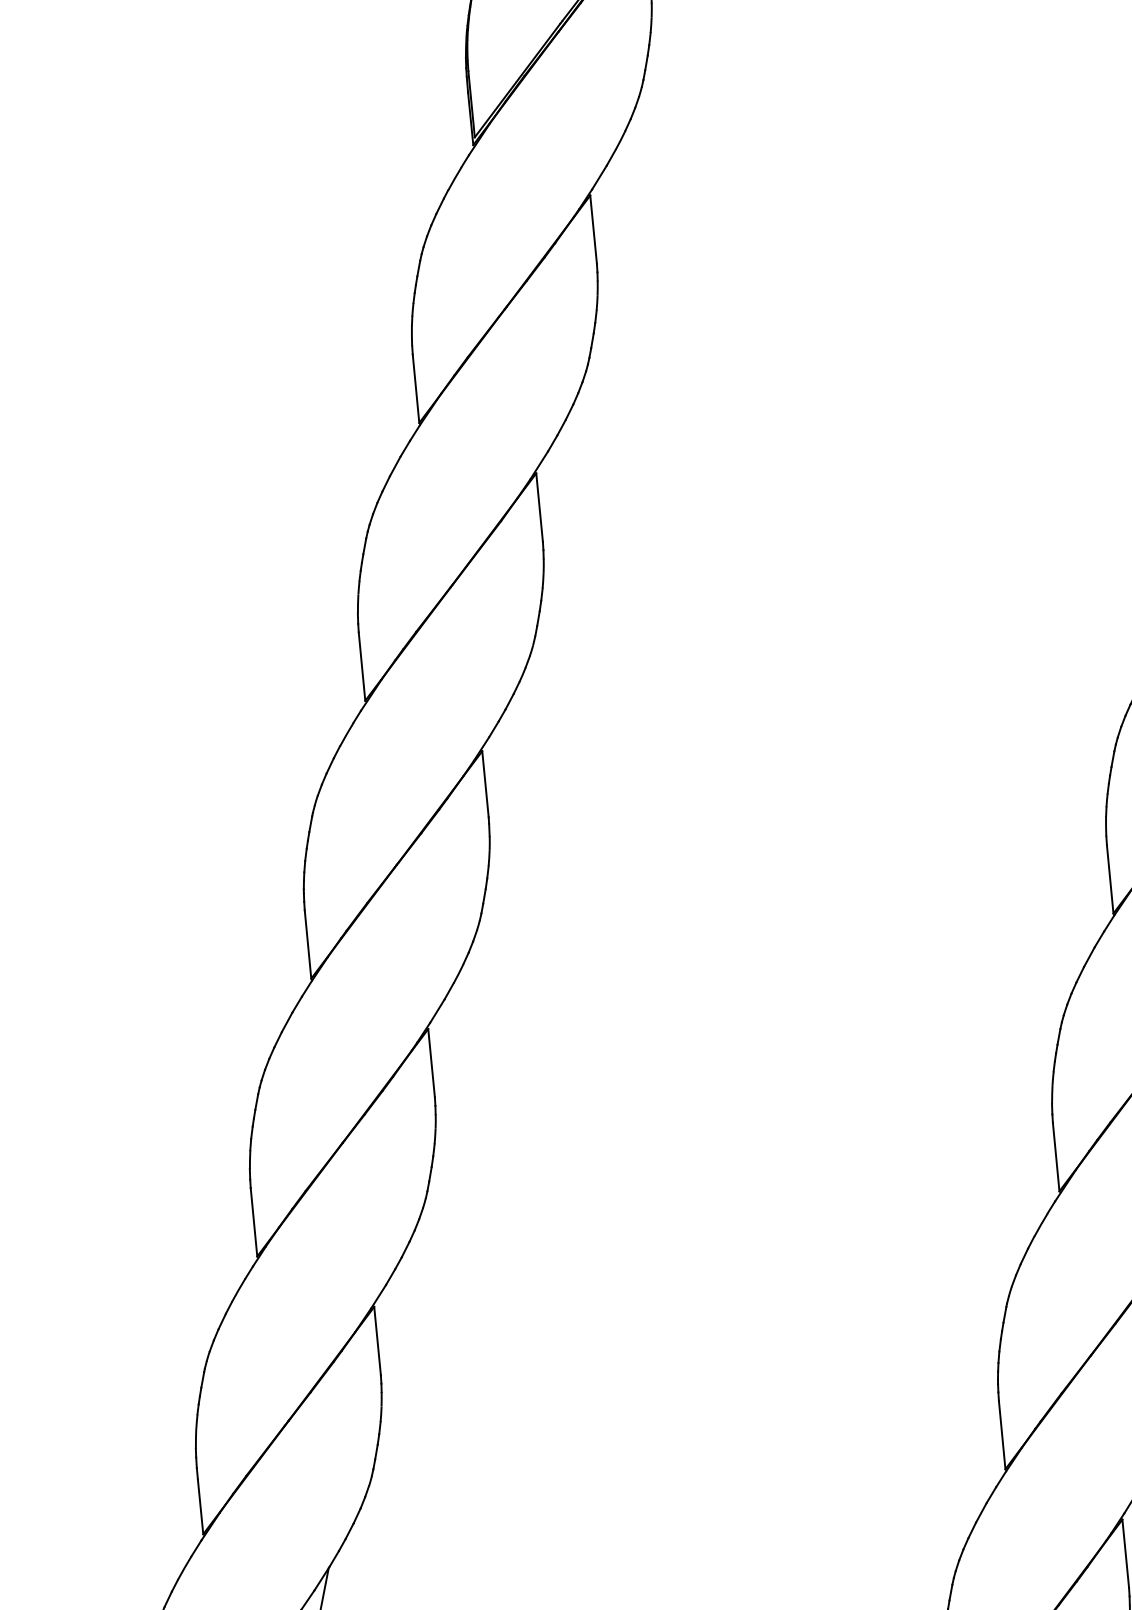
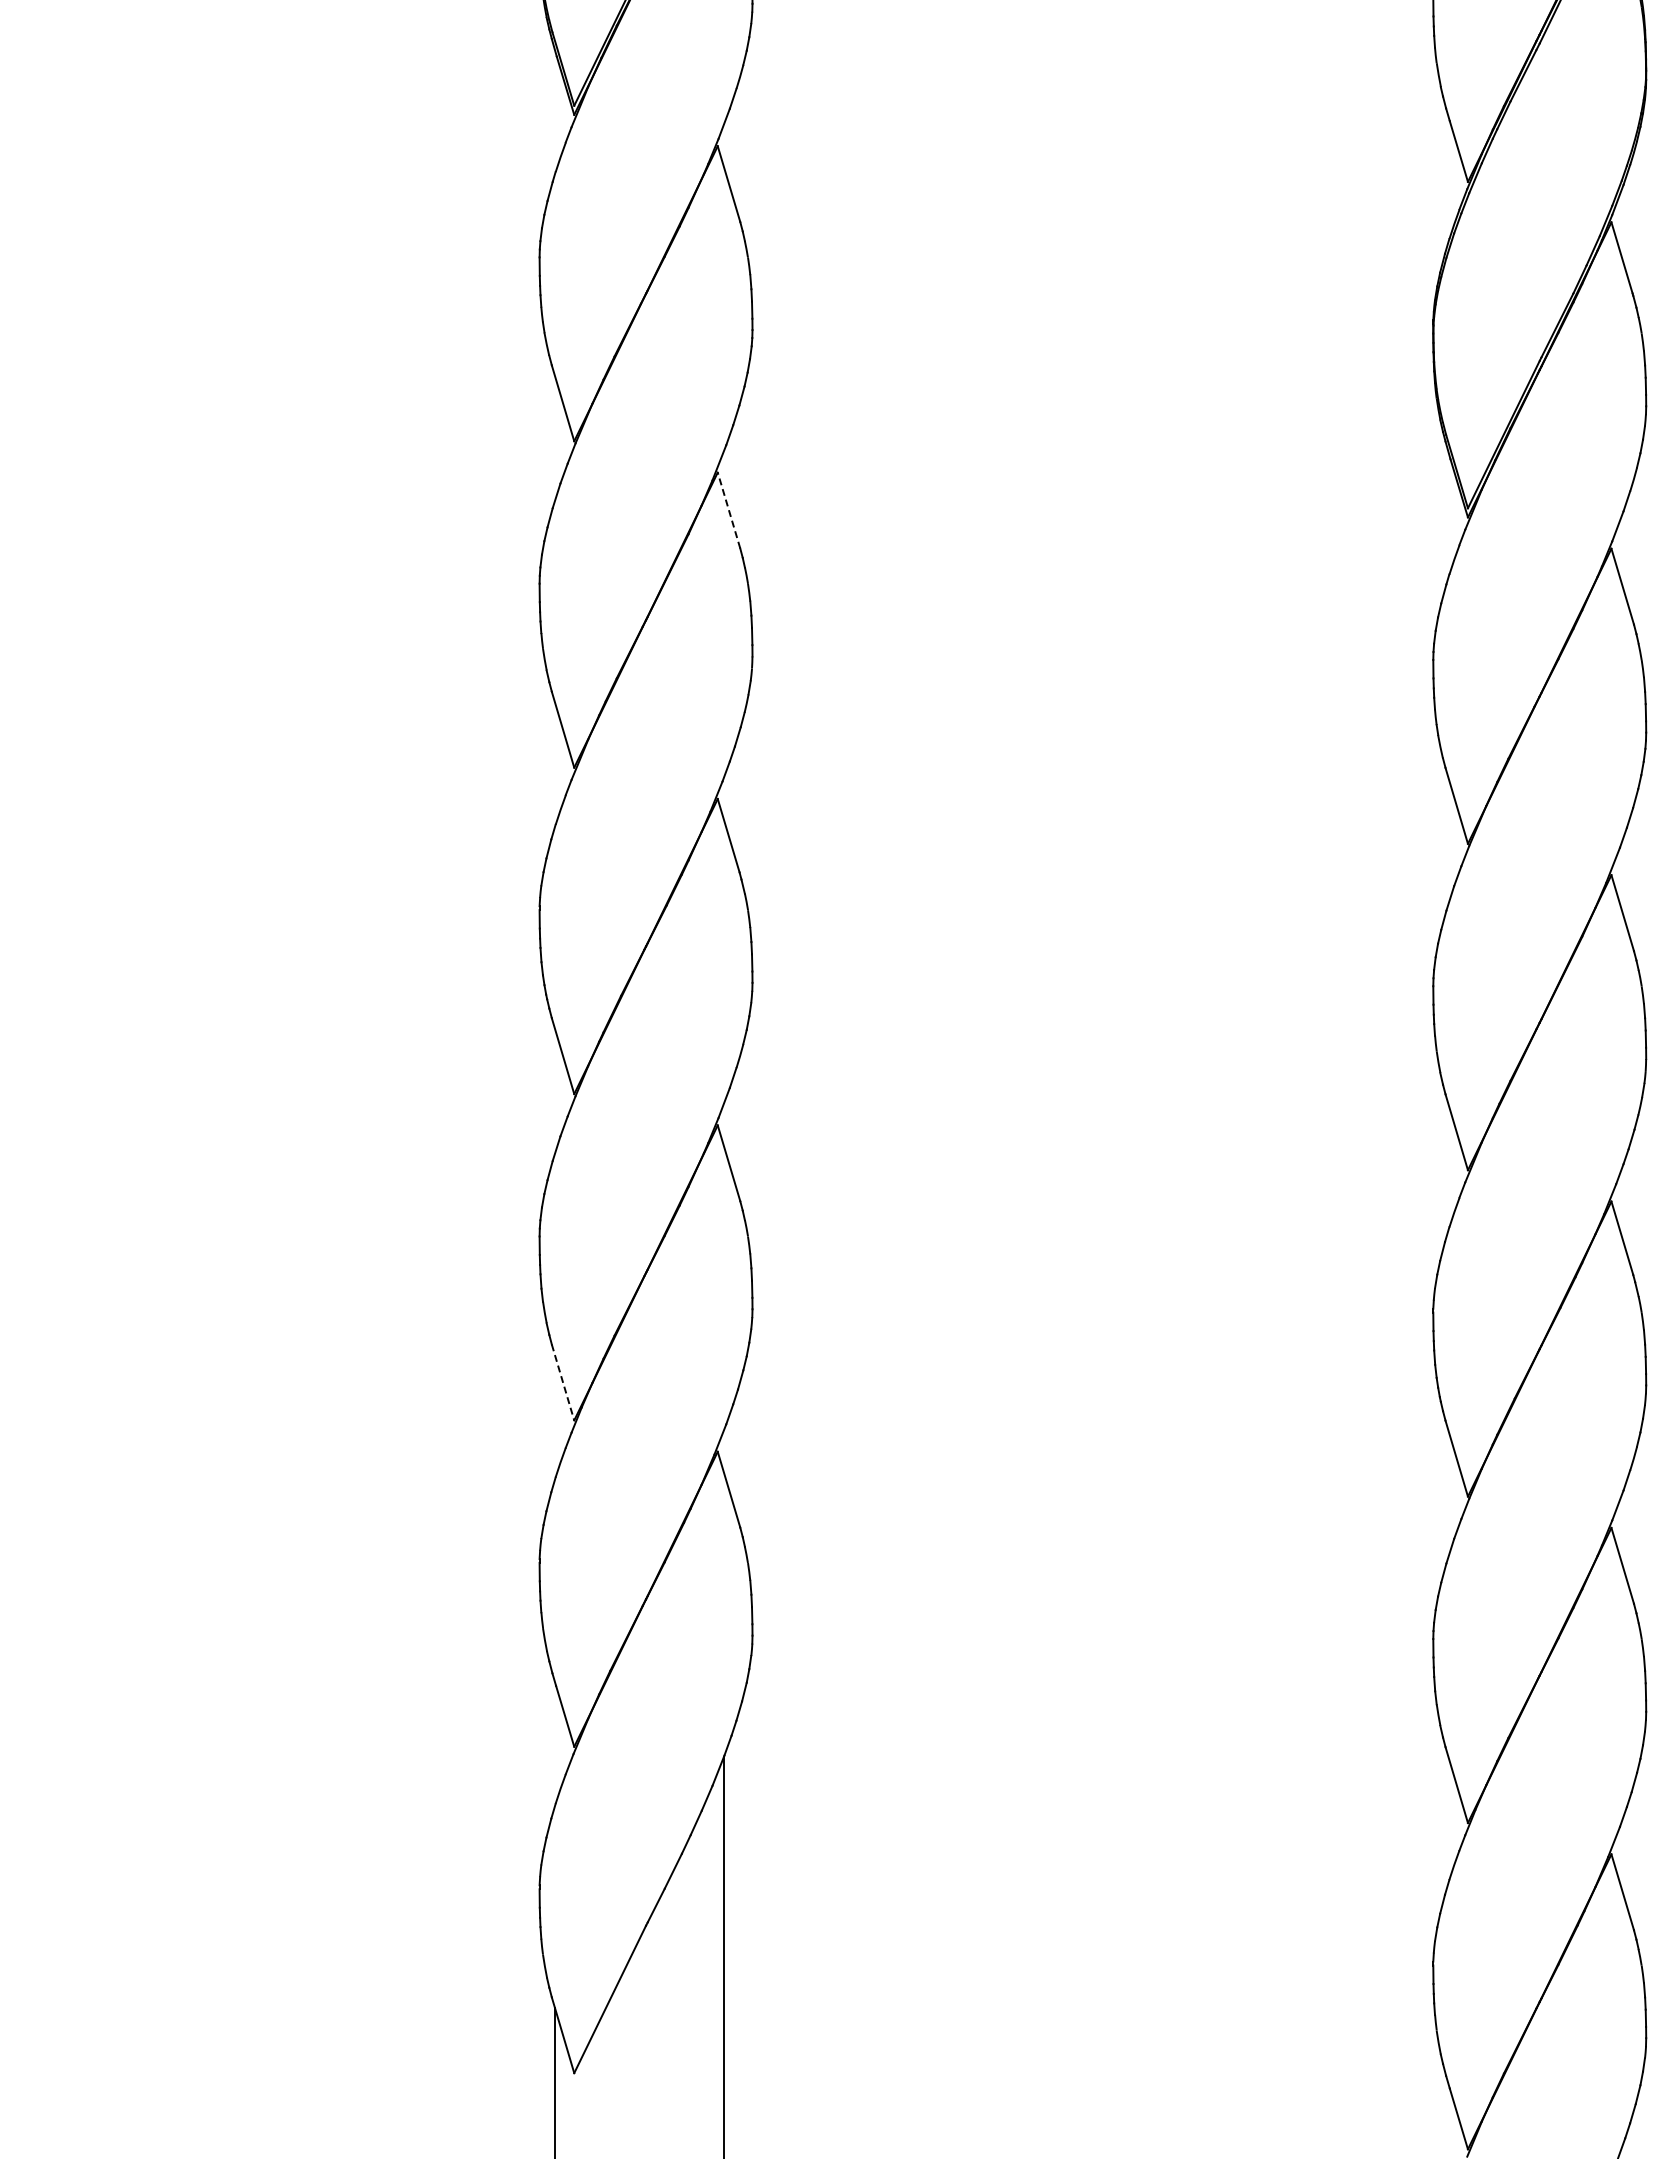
line: (540, 507) -> (729, 510), solid -> dashed
line: (254, 1222) -> (563, 1382), solid -> dashed

